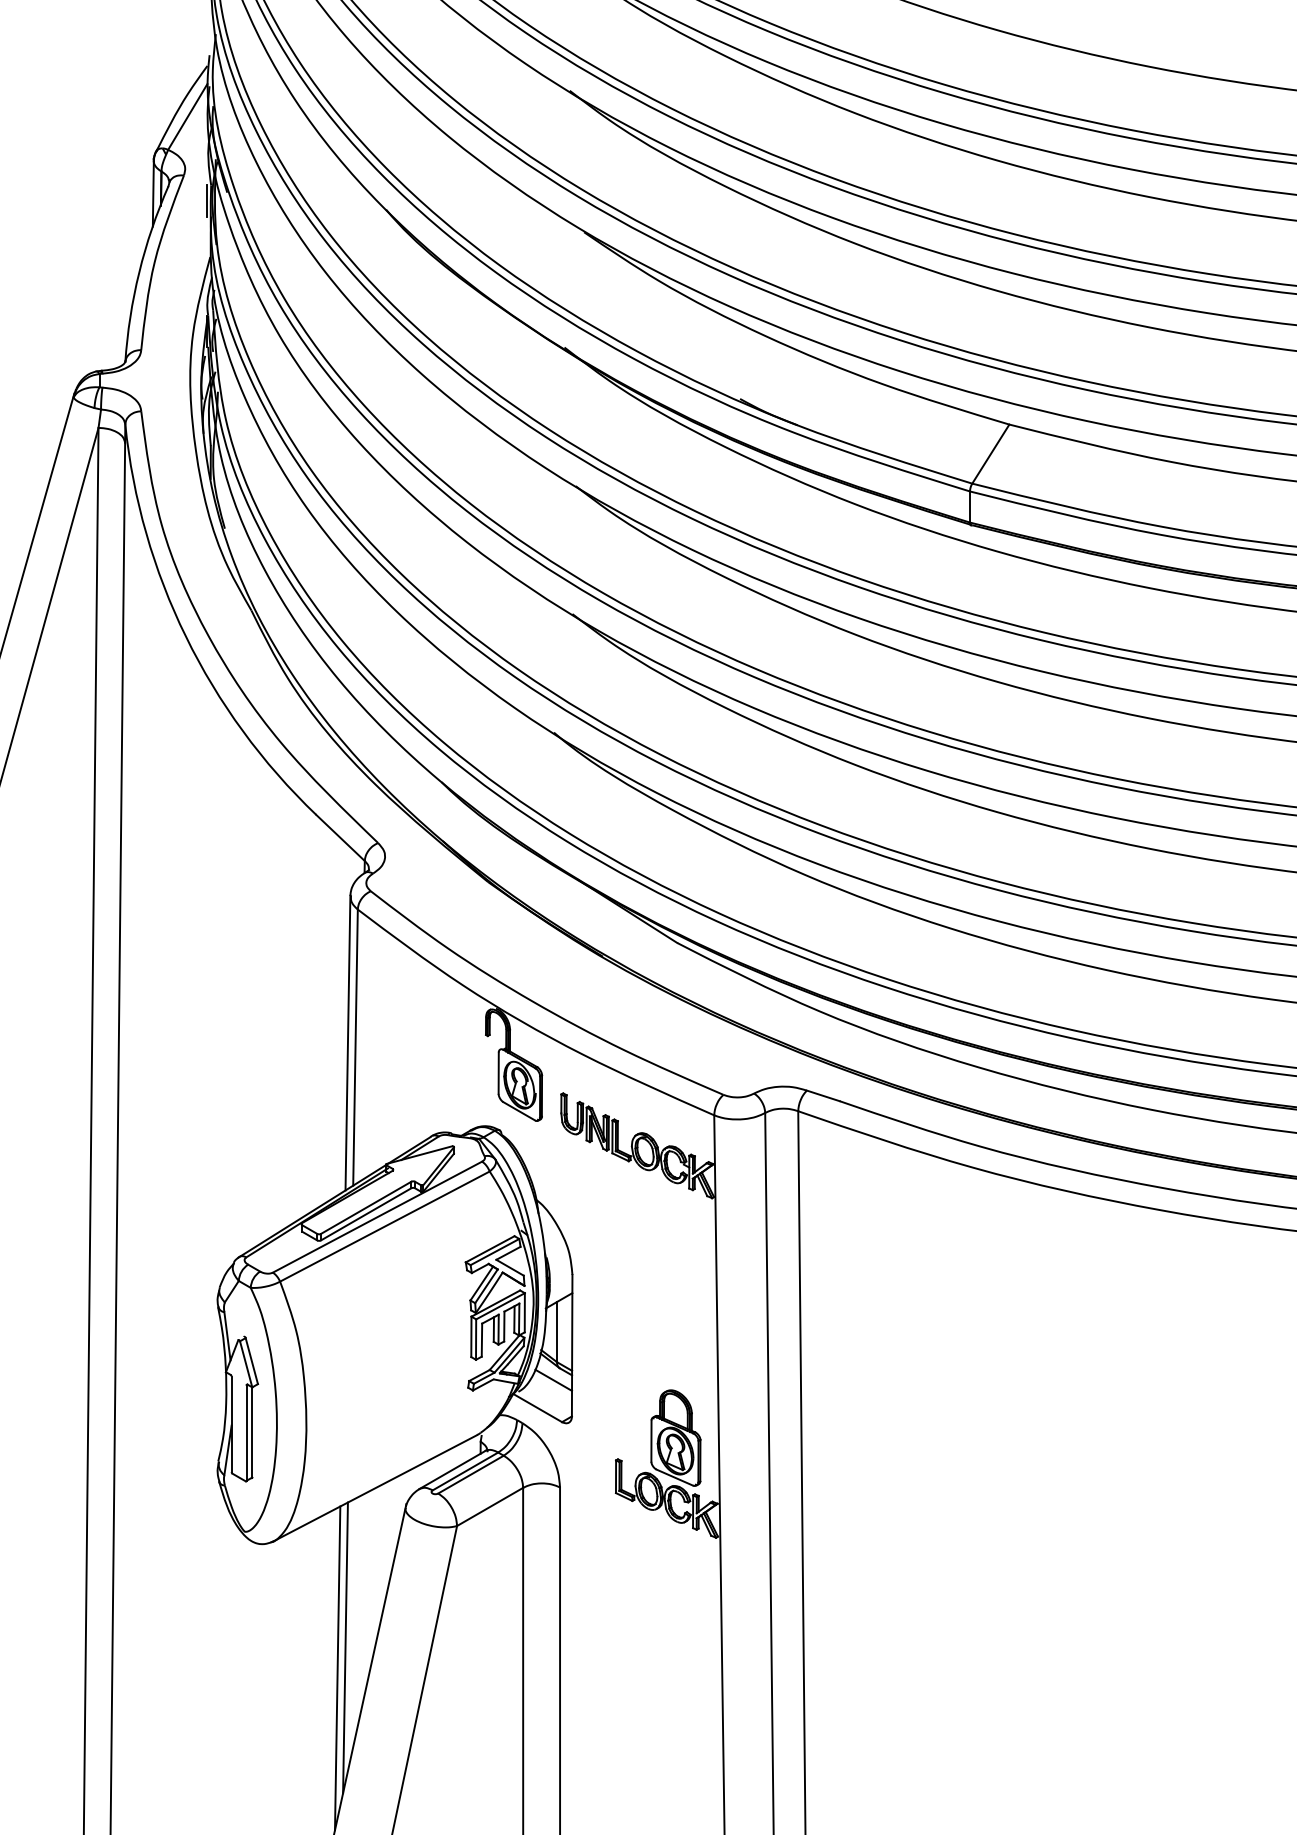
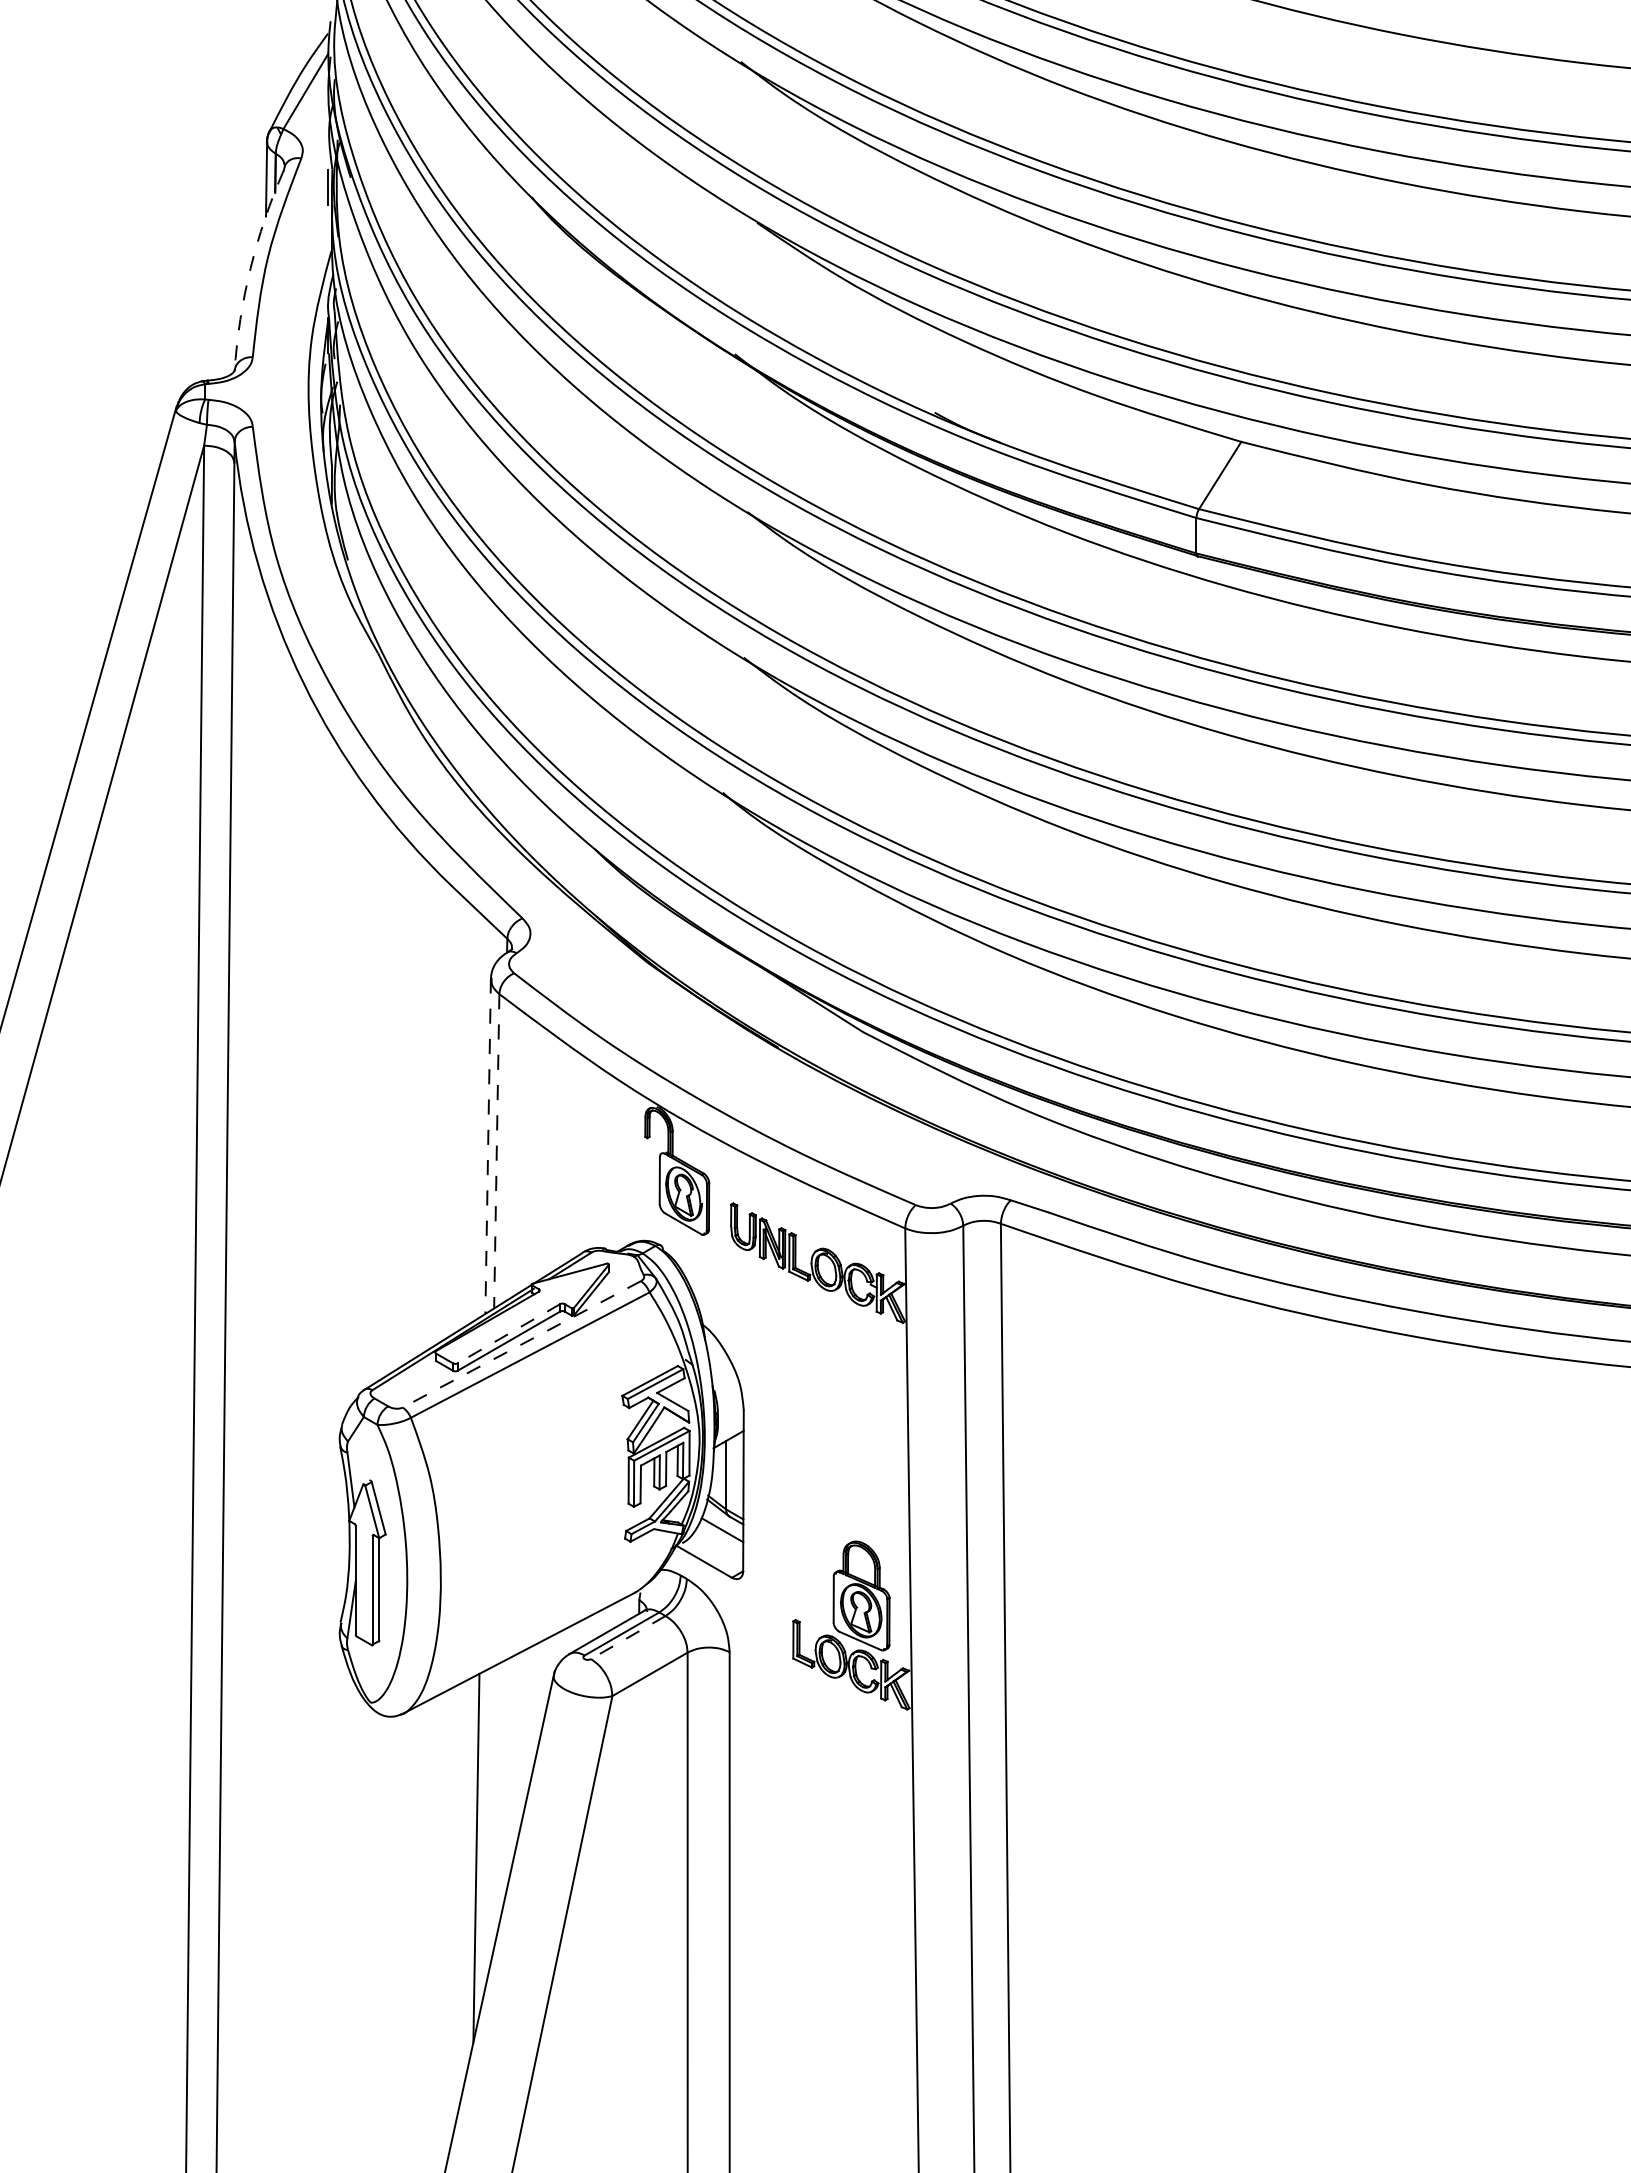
arc: (139, 272) -> (250, 268), solid -> dashed
line: (348, 1043) -> (488, 1146), solid -> dashed
line: (355, 1047) -> (496, 1151), solid -> dashed
line: (365, 1208) -> (508, 1334), solid -> dashed
line: (377, 1217) -> (521, 1344), solid -> dashed
line: (470, 1474) -> (627, 1637), solid -> dashed
line: (345, 1647) -> (485, 1834), removed

